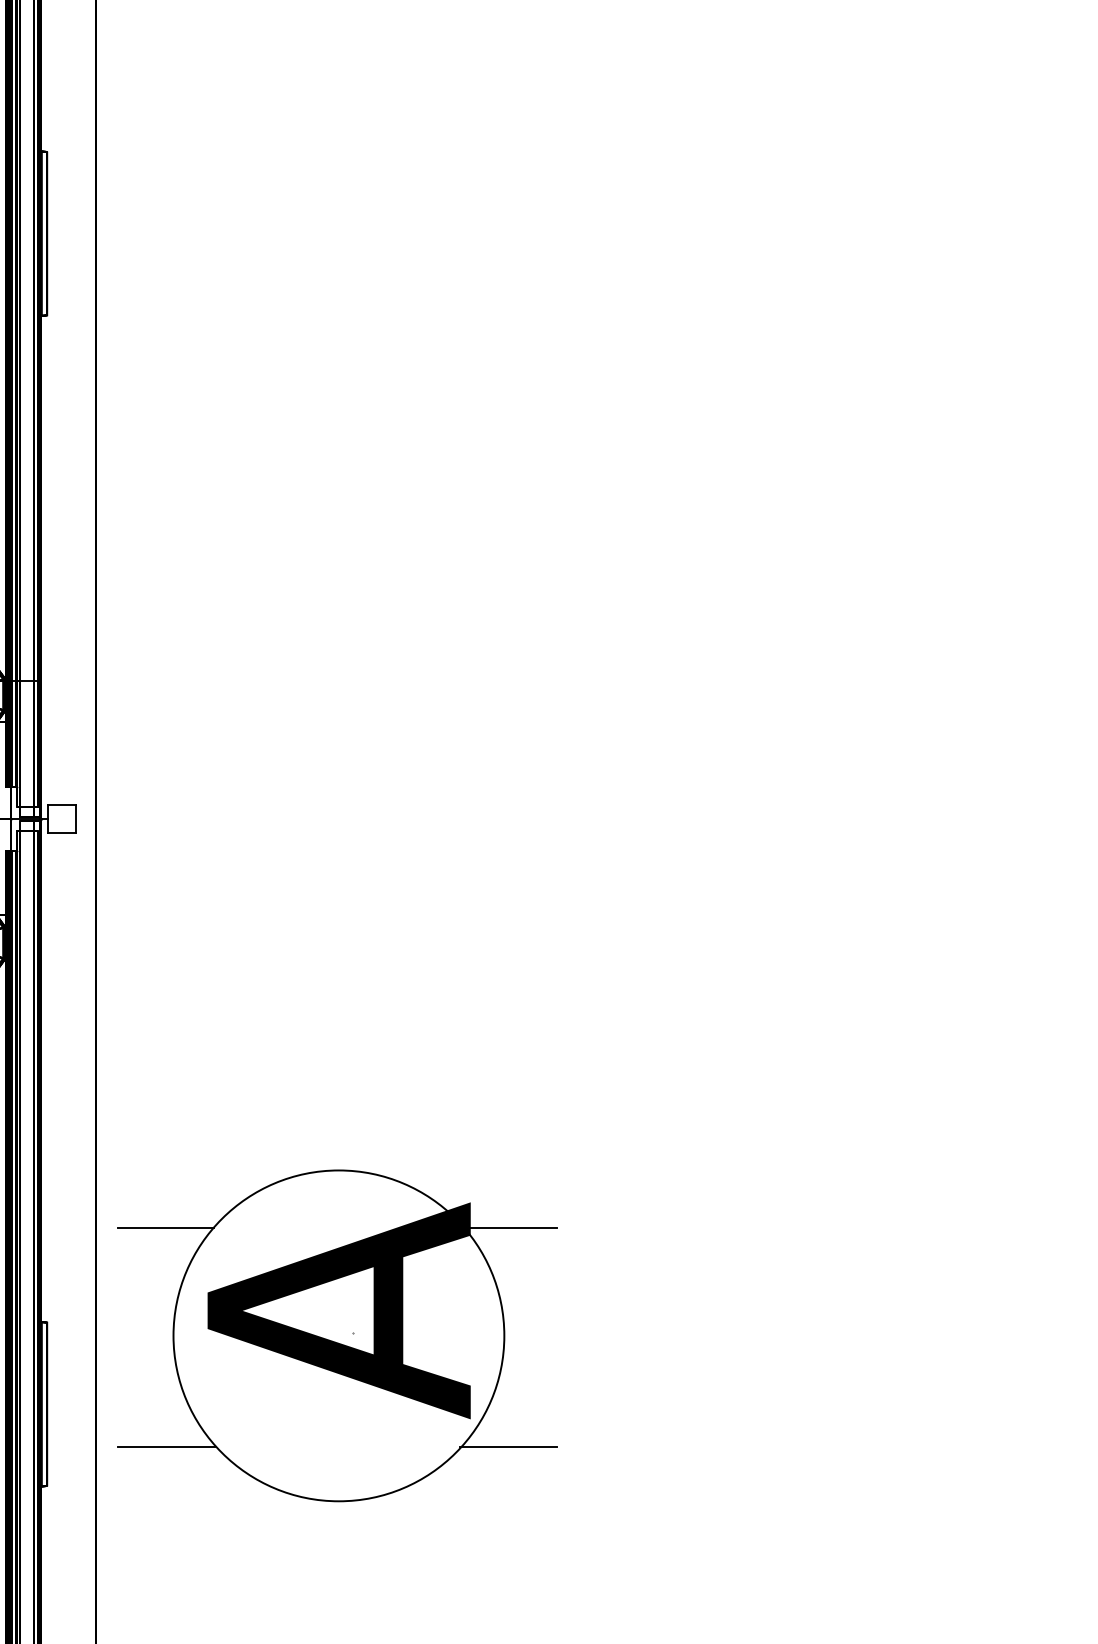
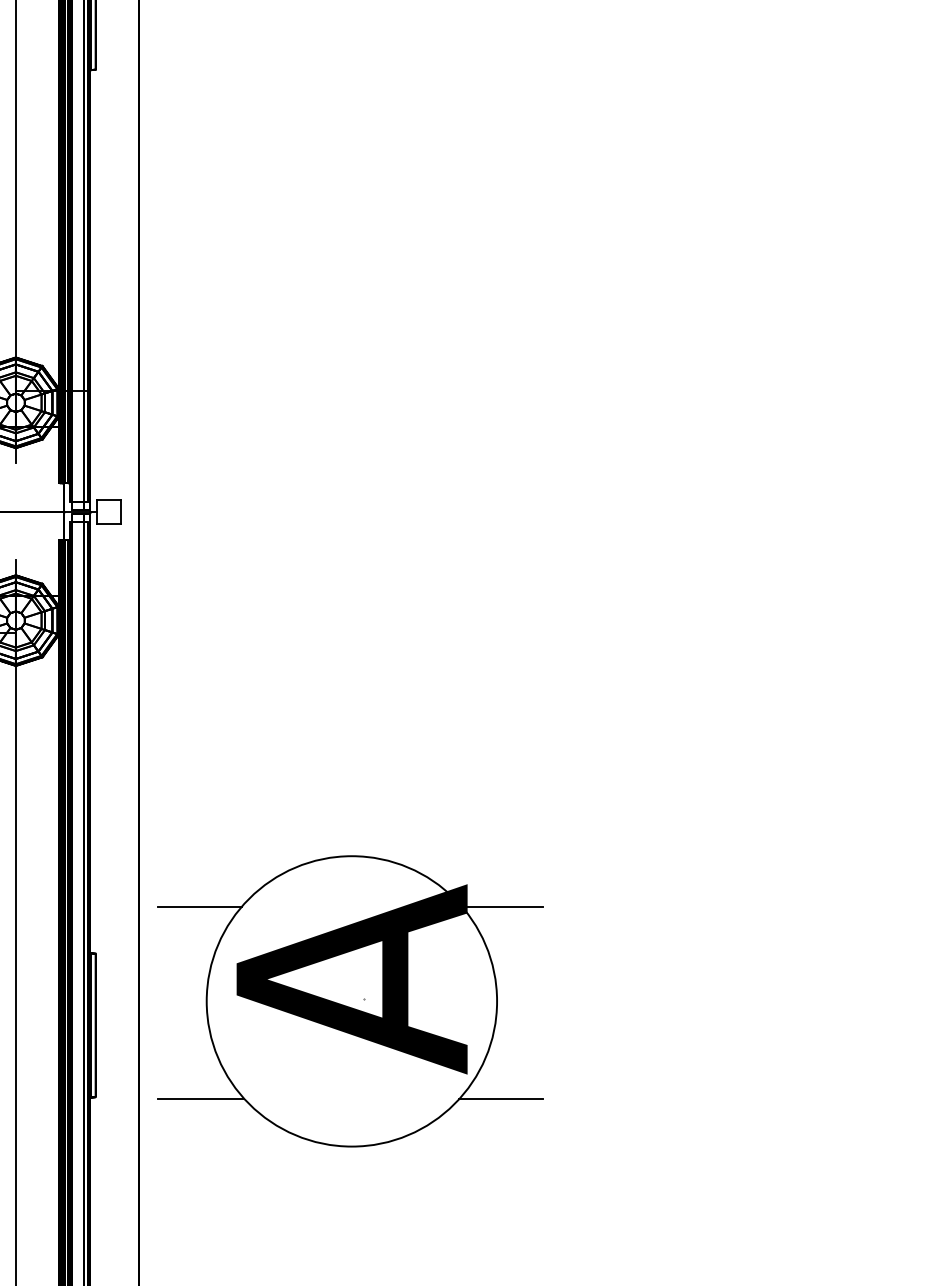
part: (337, 1335) -> (350, 1001), moved

